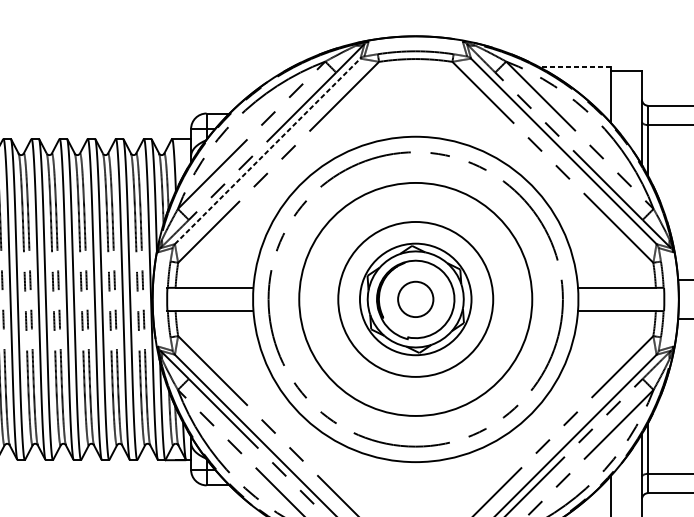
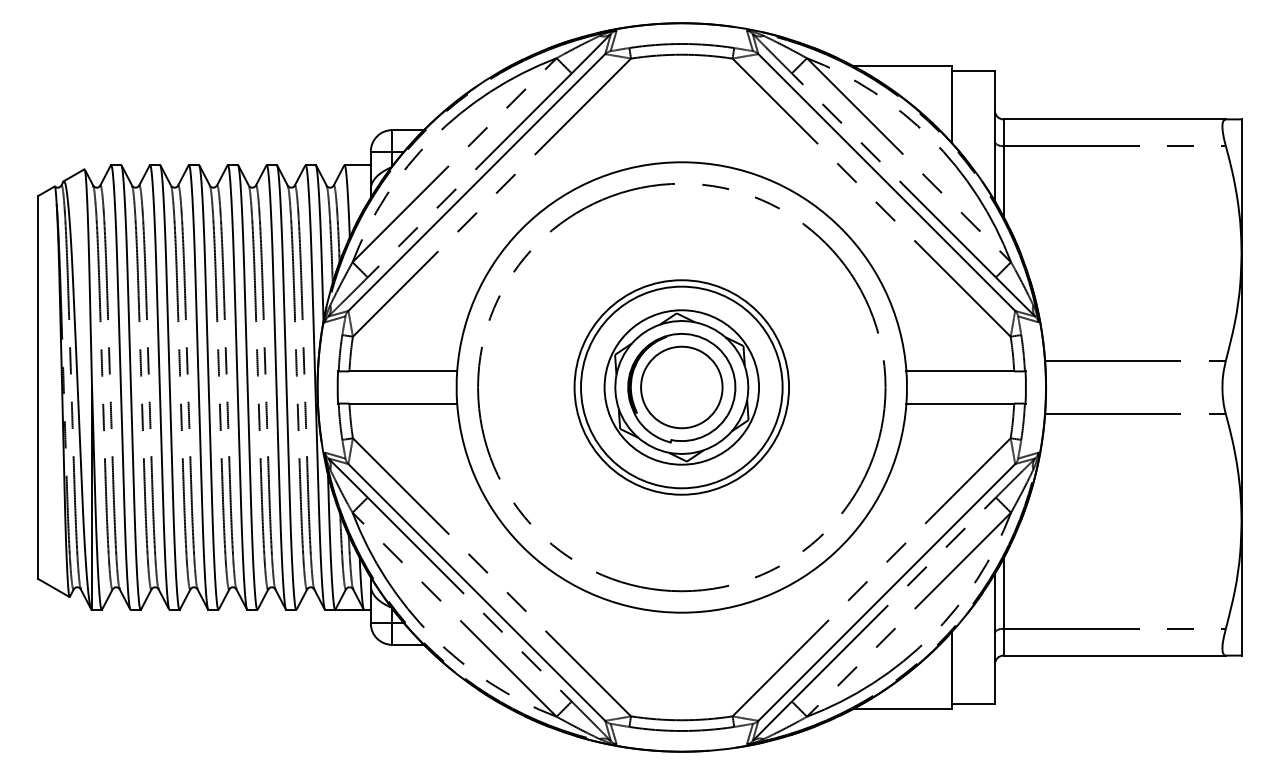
line: (575, 66) -> (902, 65), dashed -> solid
line: (267, 151) -> (476, 182), dashed -> solid
circle: (415, 299) -> (681, 387), size x0.62
circle: (415, 299) -> (681, 387), size x1.67

